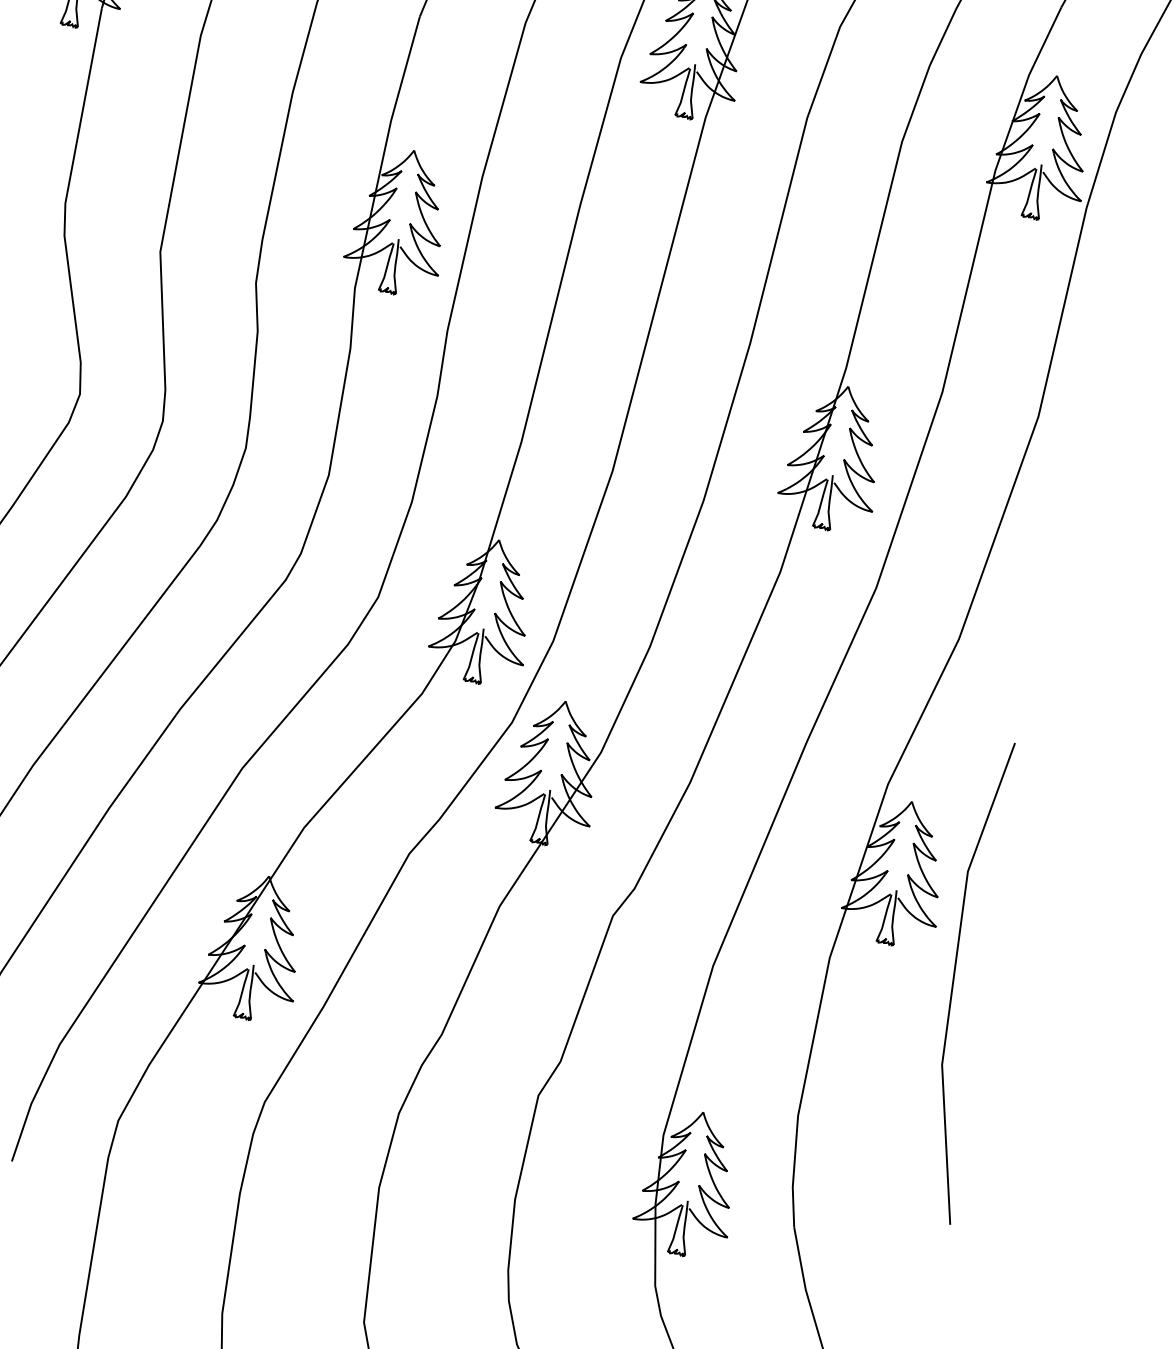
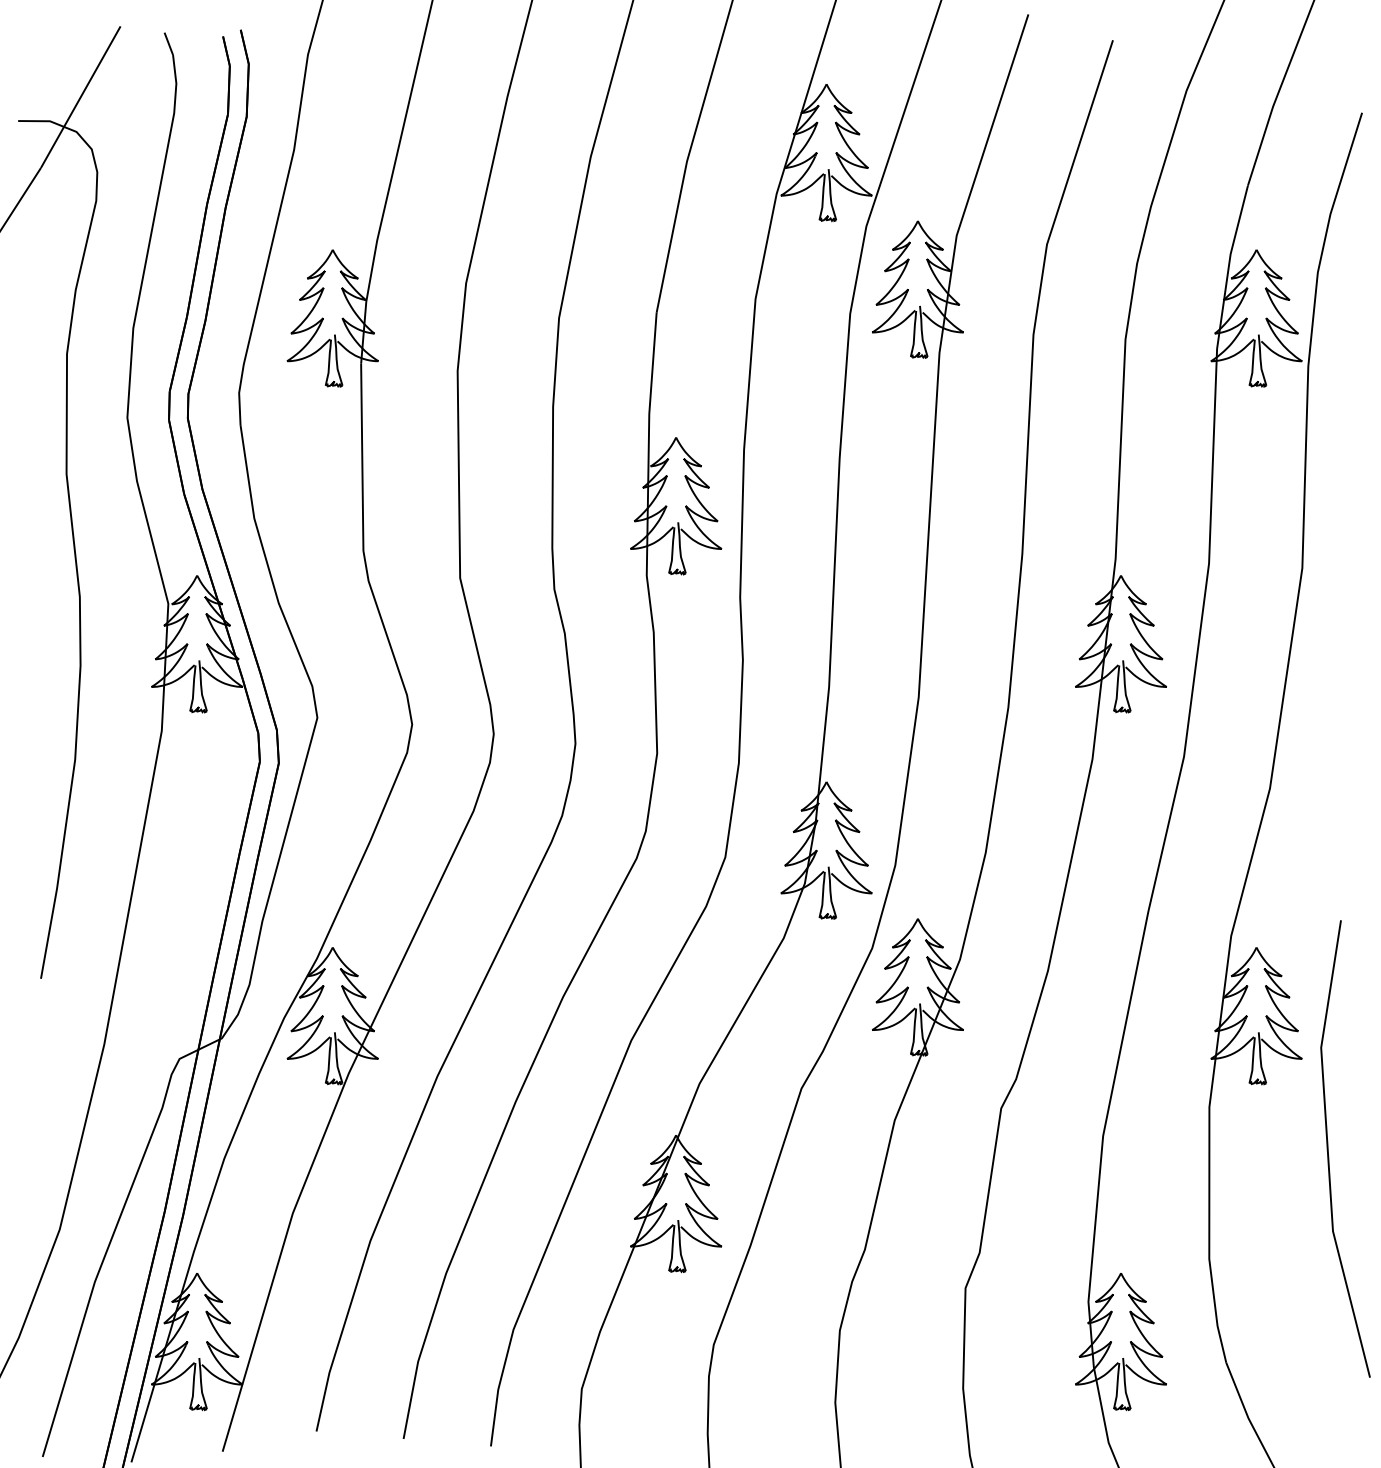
line: (954, 977) -> (1328, 1148), moved

